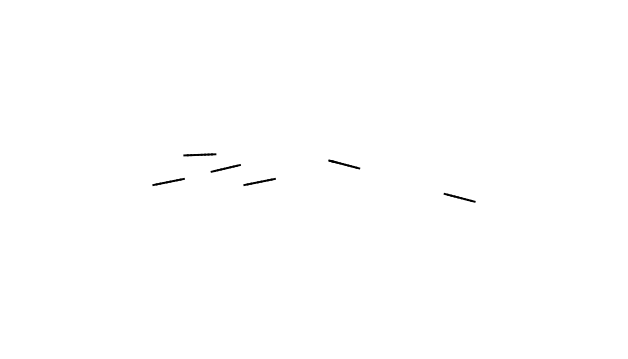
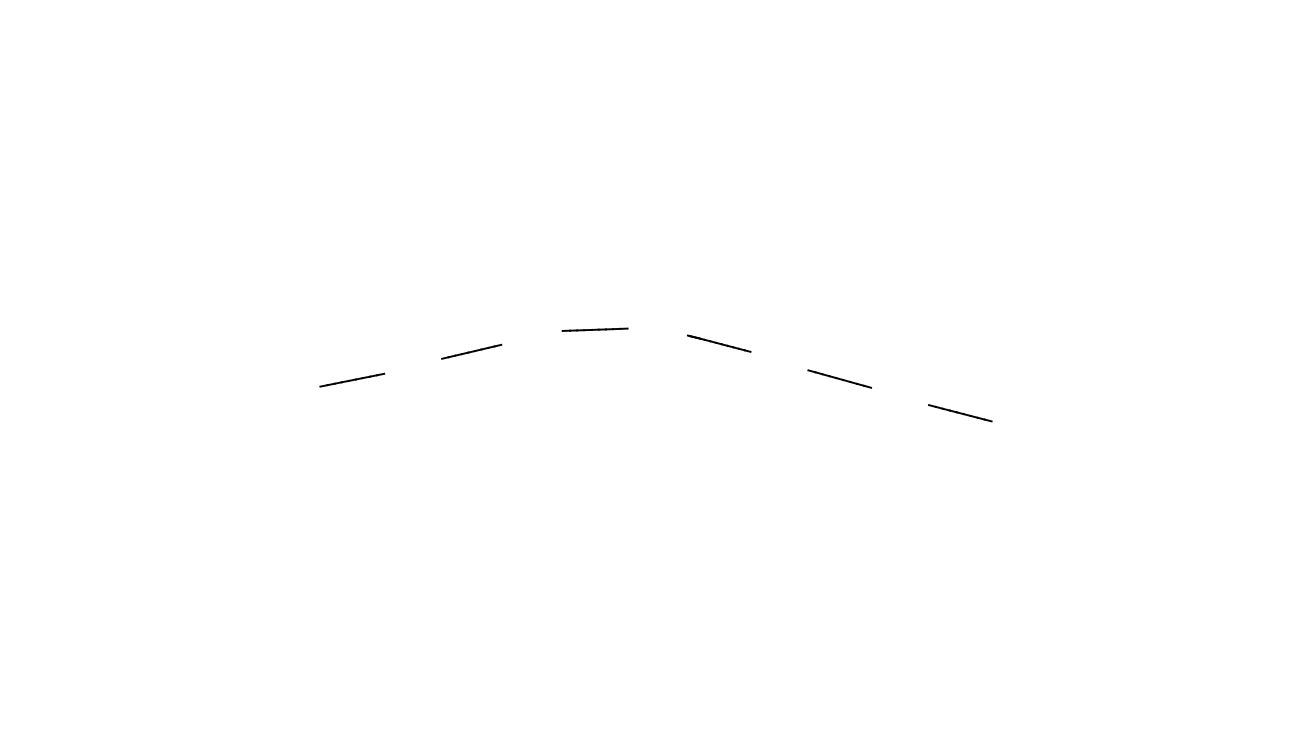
line: (199, 154) -> (594, 329), moved
line: (259, 181) -> (542, 379), removed
line: (401, 181) -> (838, 379), added

